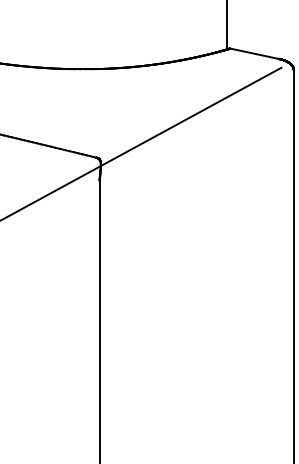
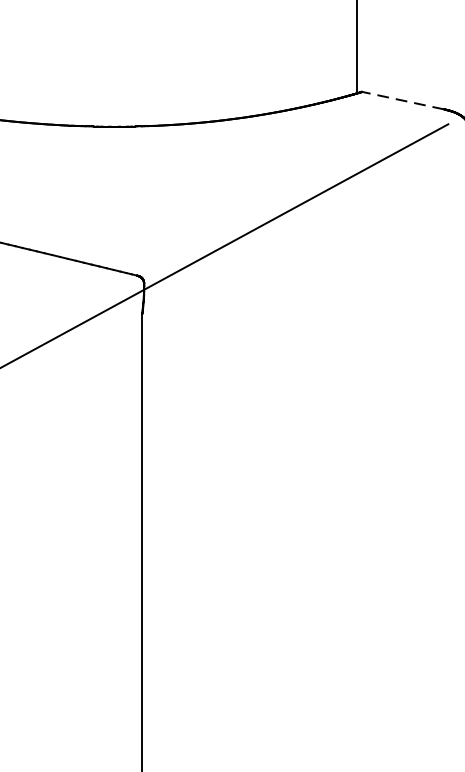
line: (254, 53) -> (403, 100), solid -> dashed

